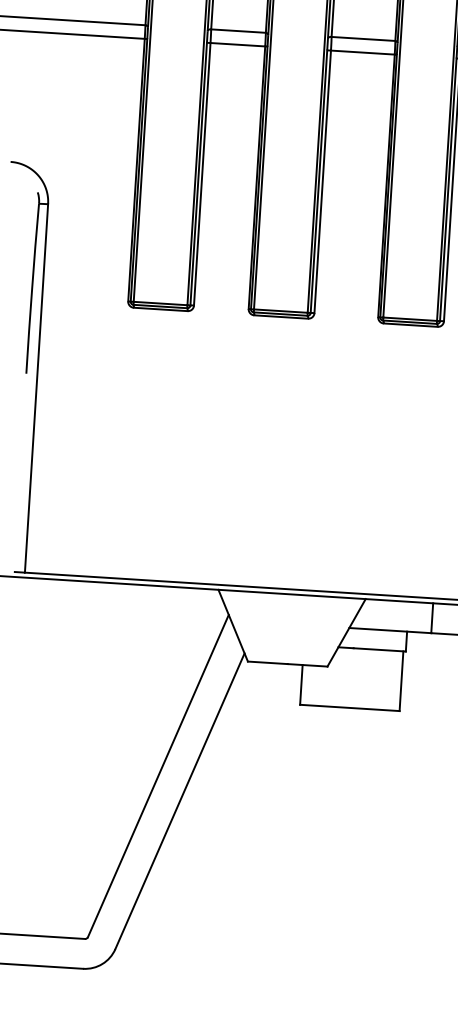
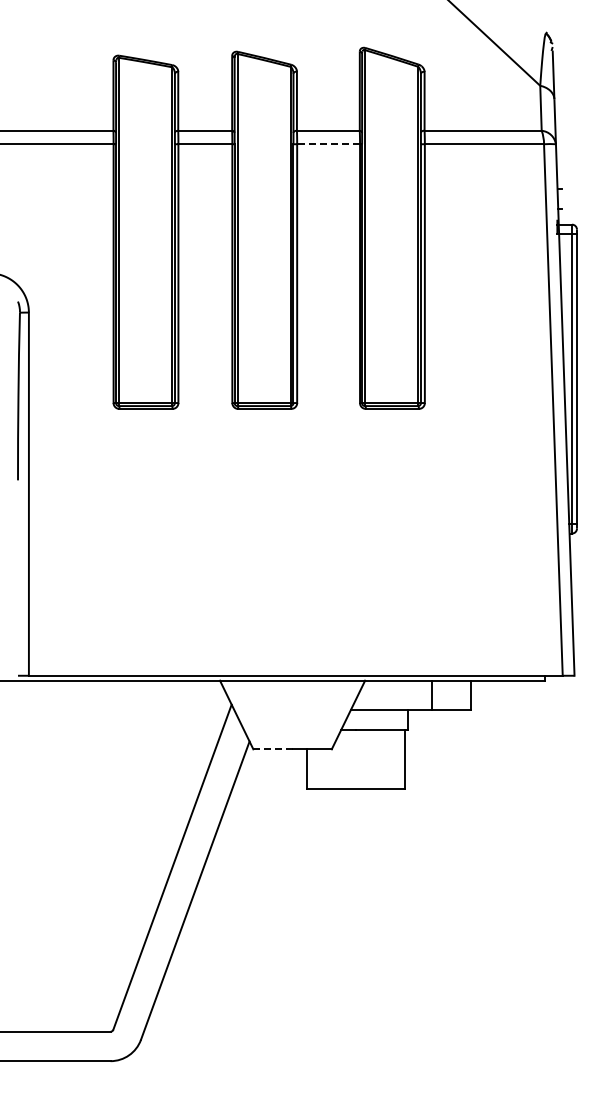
line: (362, 52) -> (328, 144), solid -> dashed
line: (267, 662) -> (272, 749), solid -> dashed

